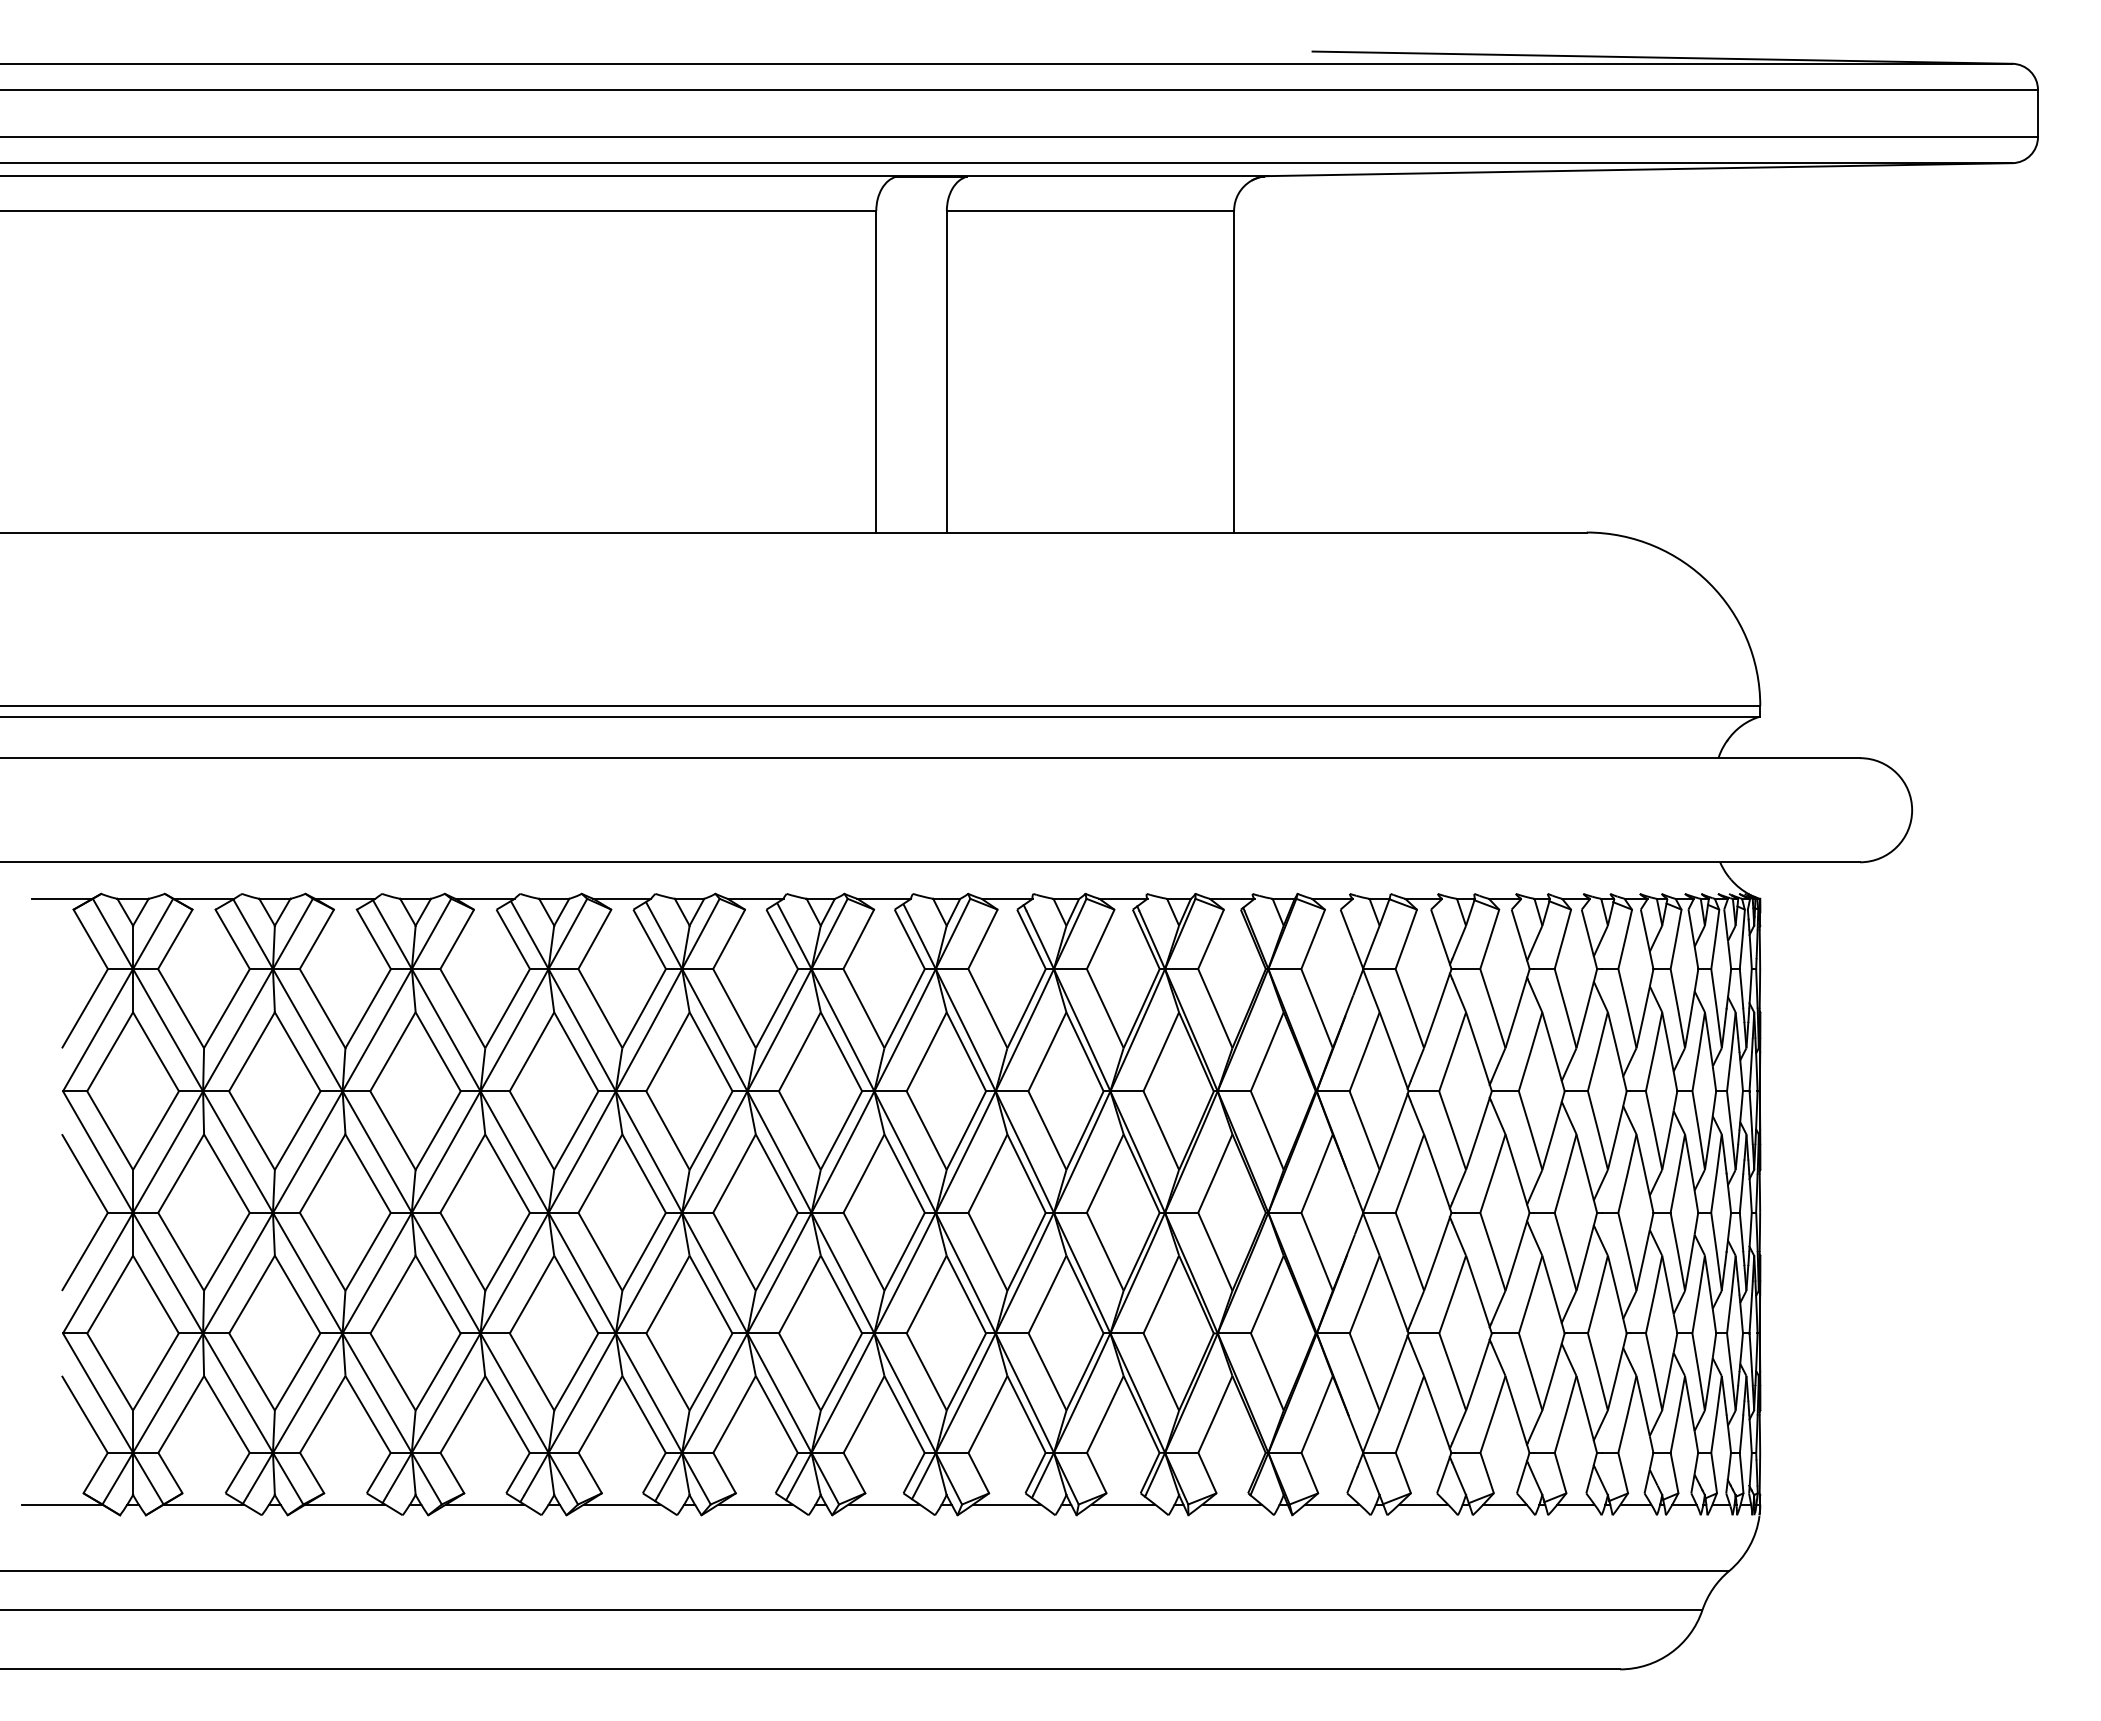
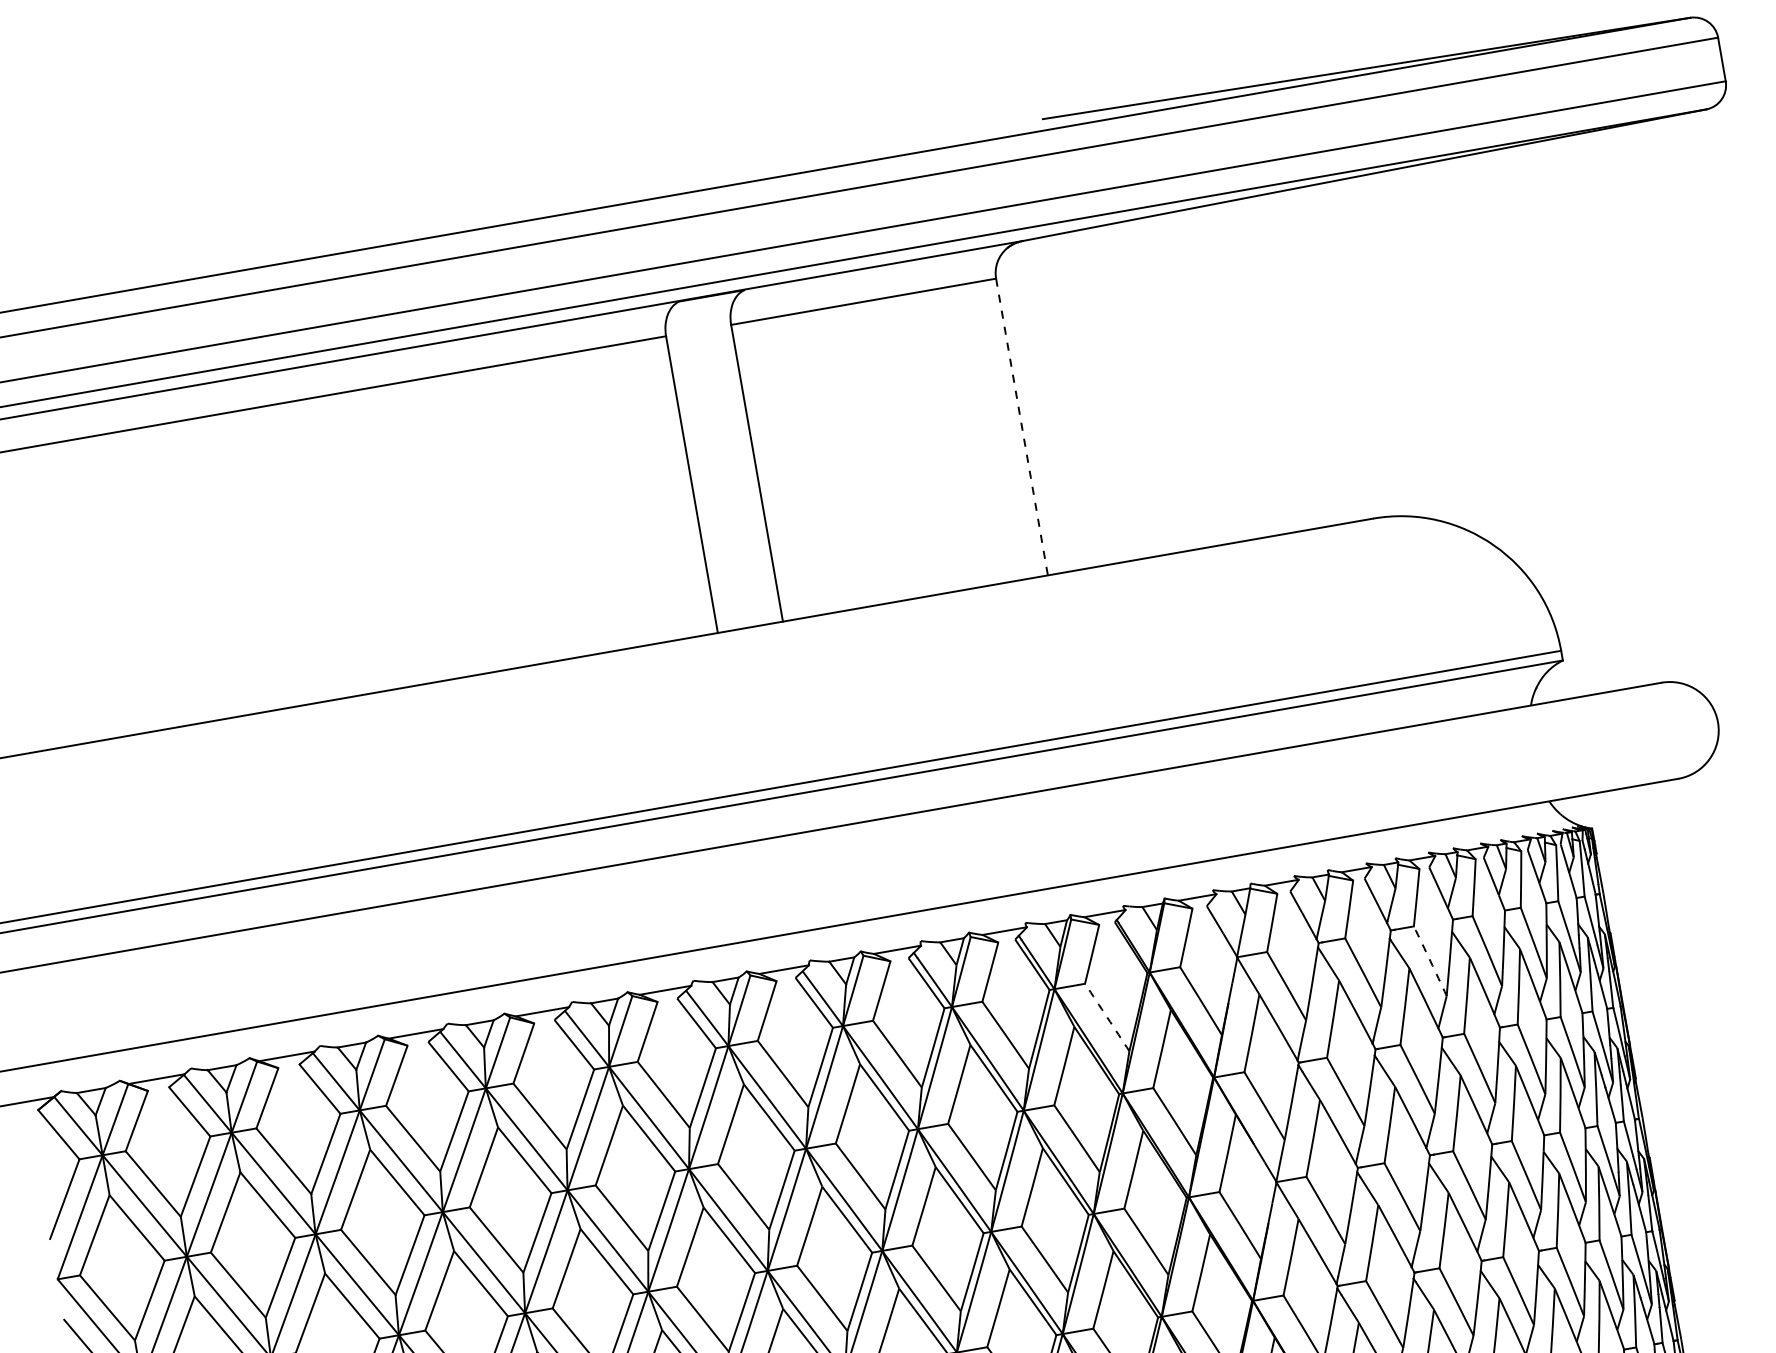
line: (1234, 371) -> (1022, 426), solid -> dashed
arc: (1215, 1008) -> (1107, 1017), solid -> dashed
arc: (1565, 1008) -> (1430, 961), solid -> dashed

